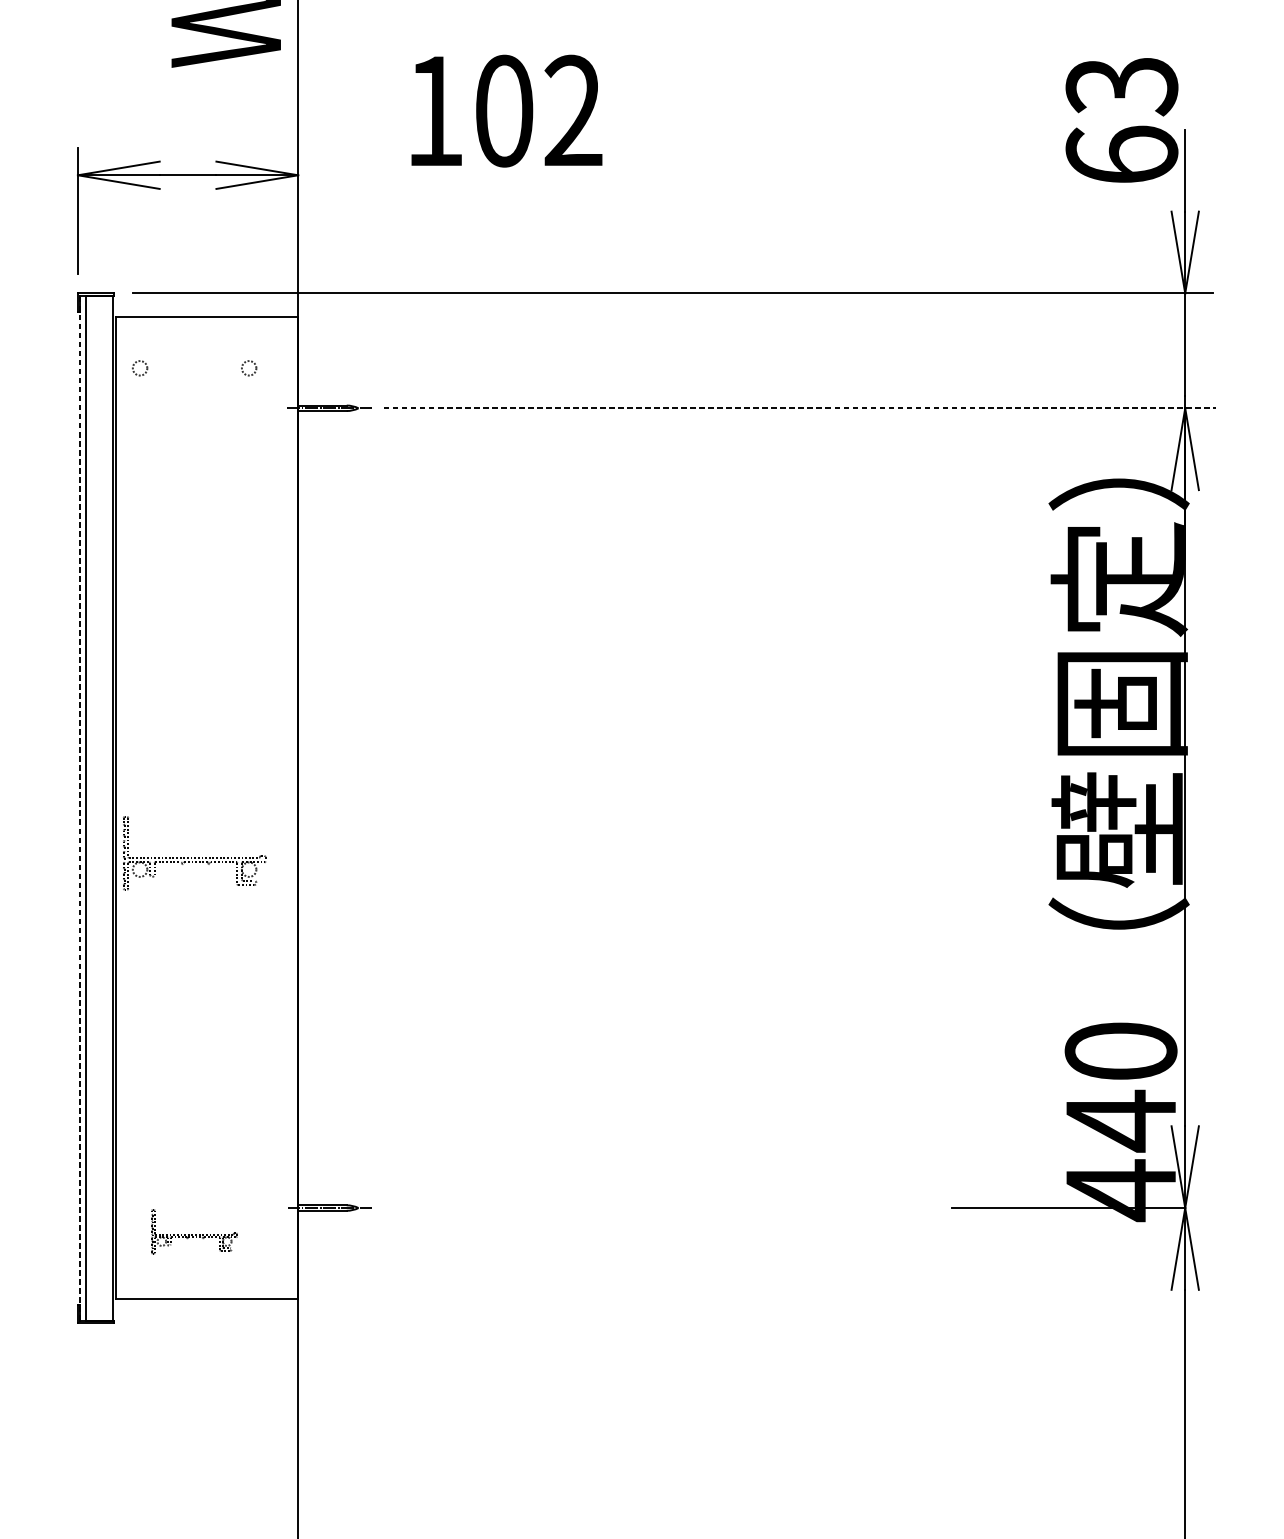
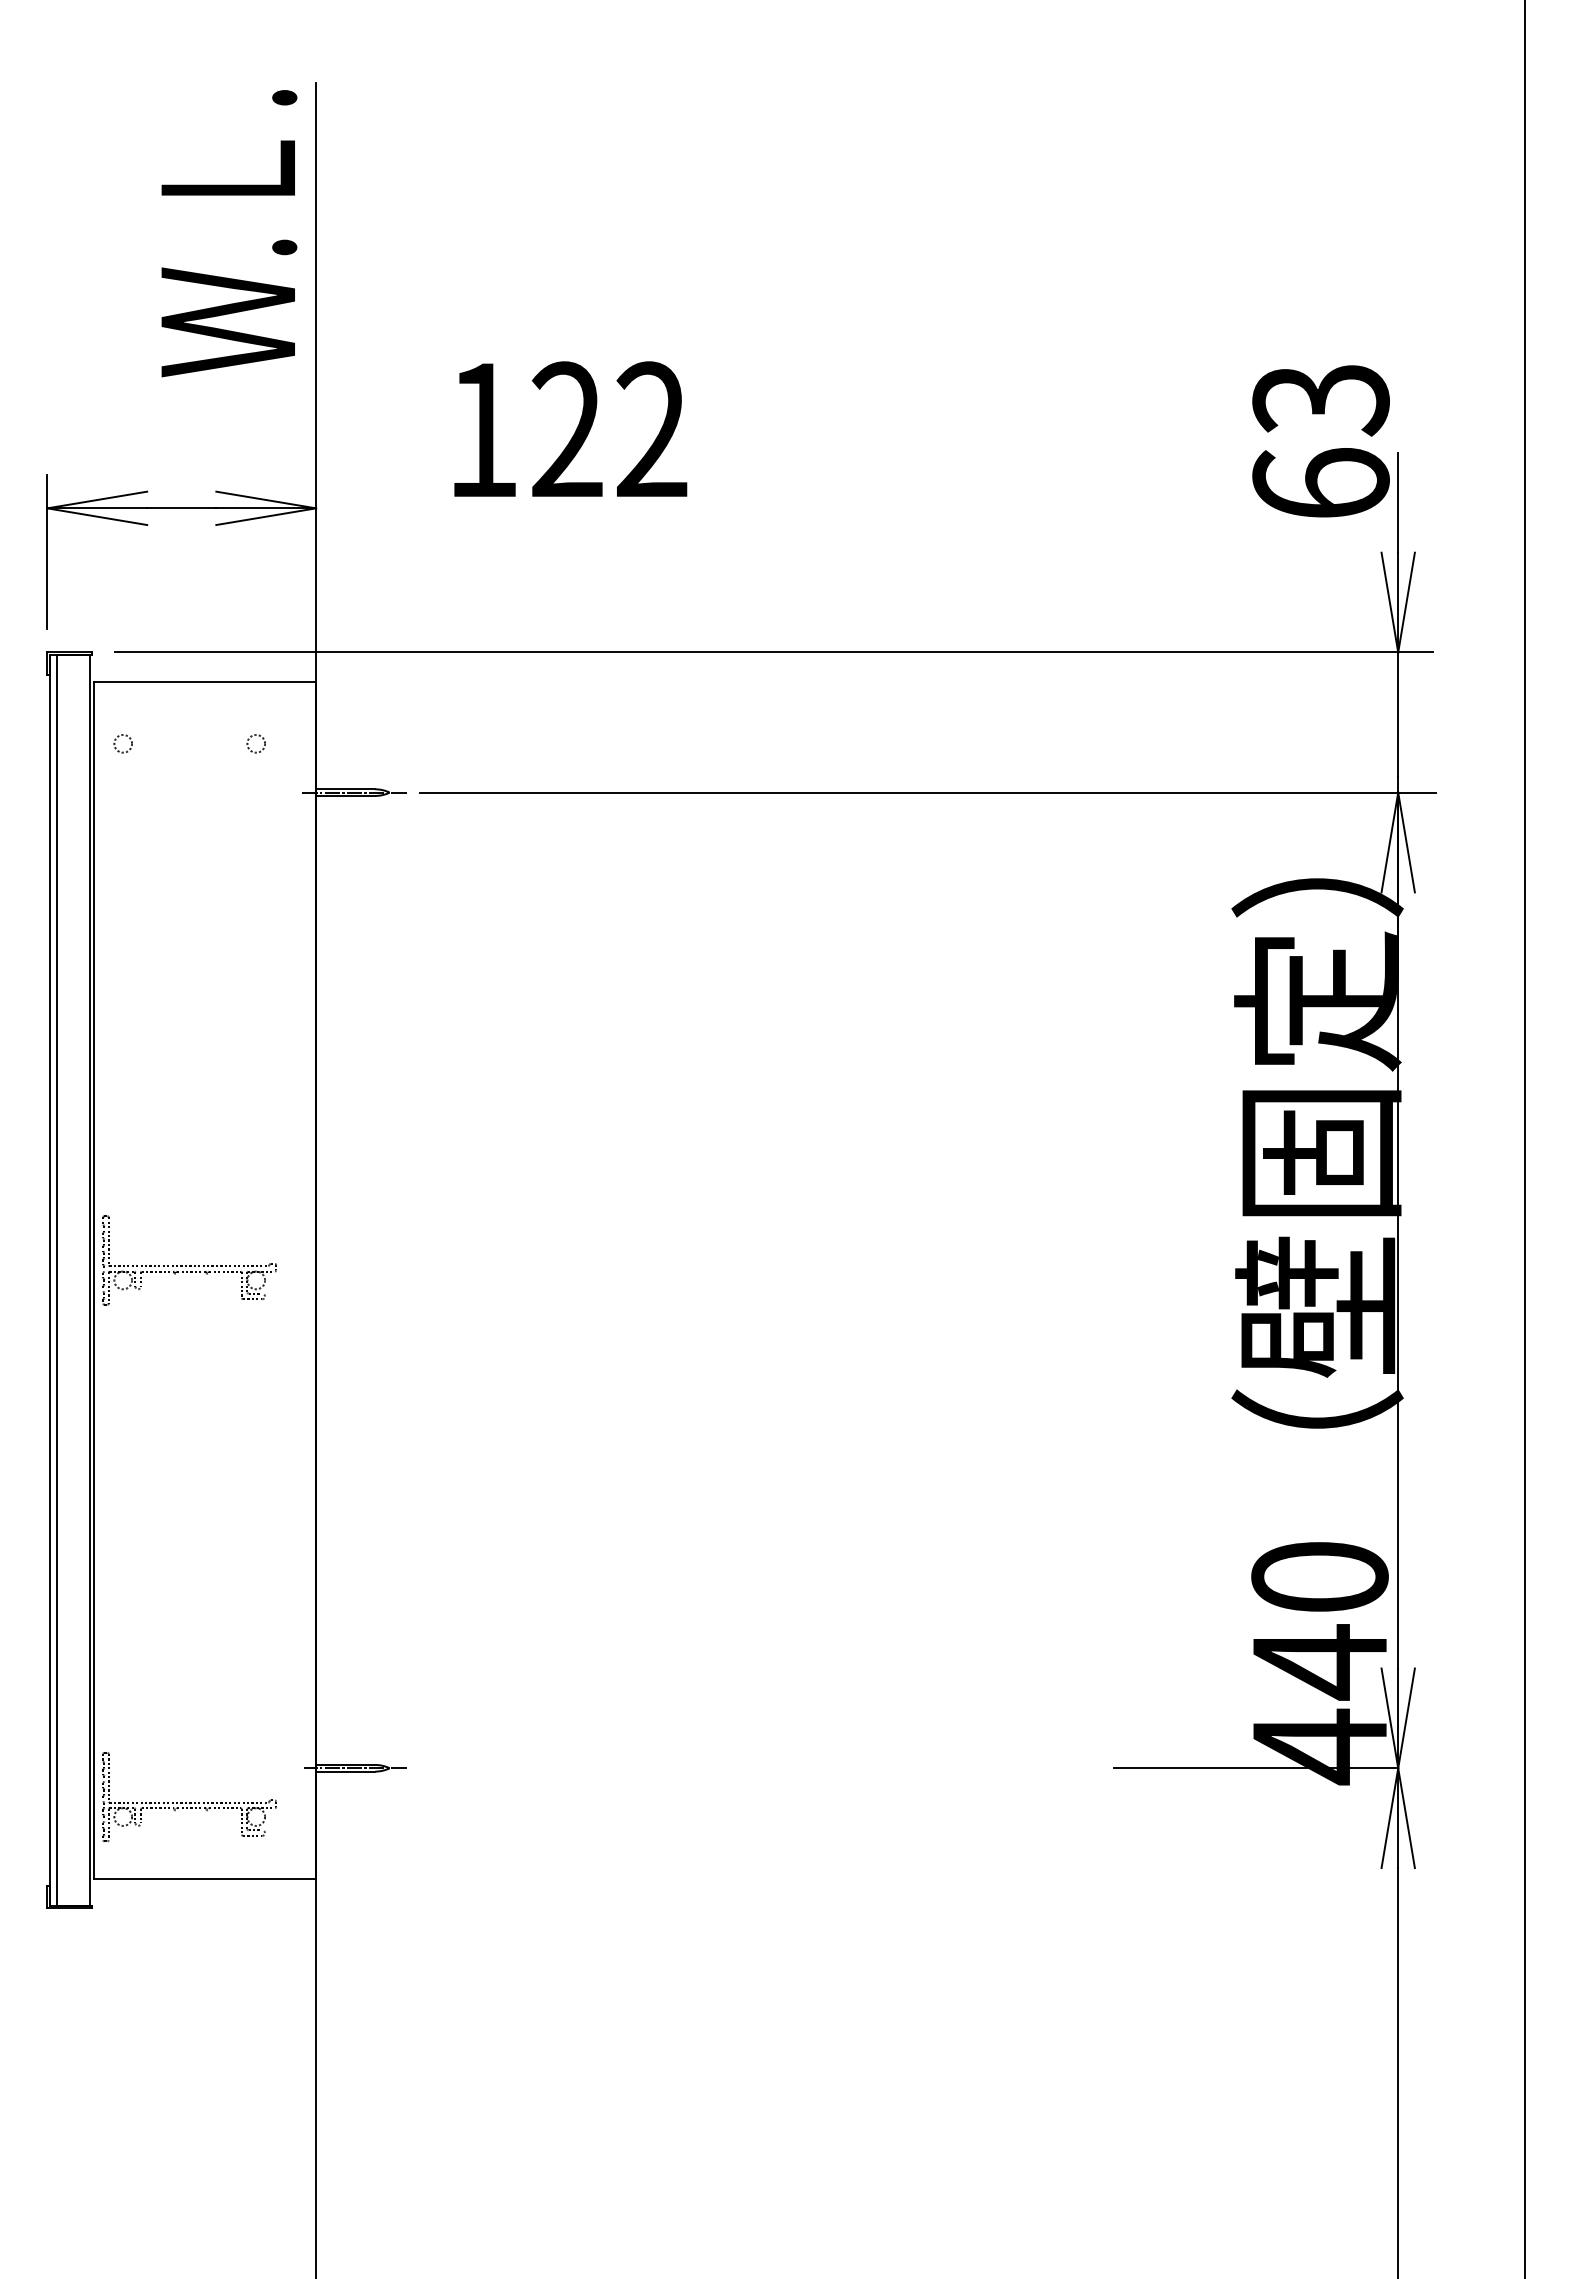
text: (503, 110) -> (566, 429), 102 -> 122
line: (800, 408) -> (928, 792), dashed -> solid
line: (80, 808) -> (50, 1280), dashed -> solid
part: (194, 853) -> (189, 1260), moved
part: (194, 1231) -> (189, 1797), size x1.67

